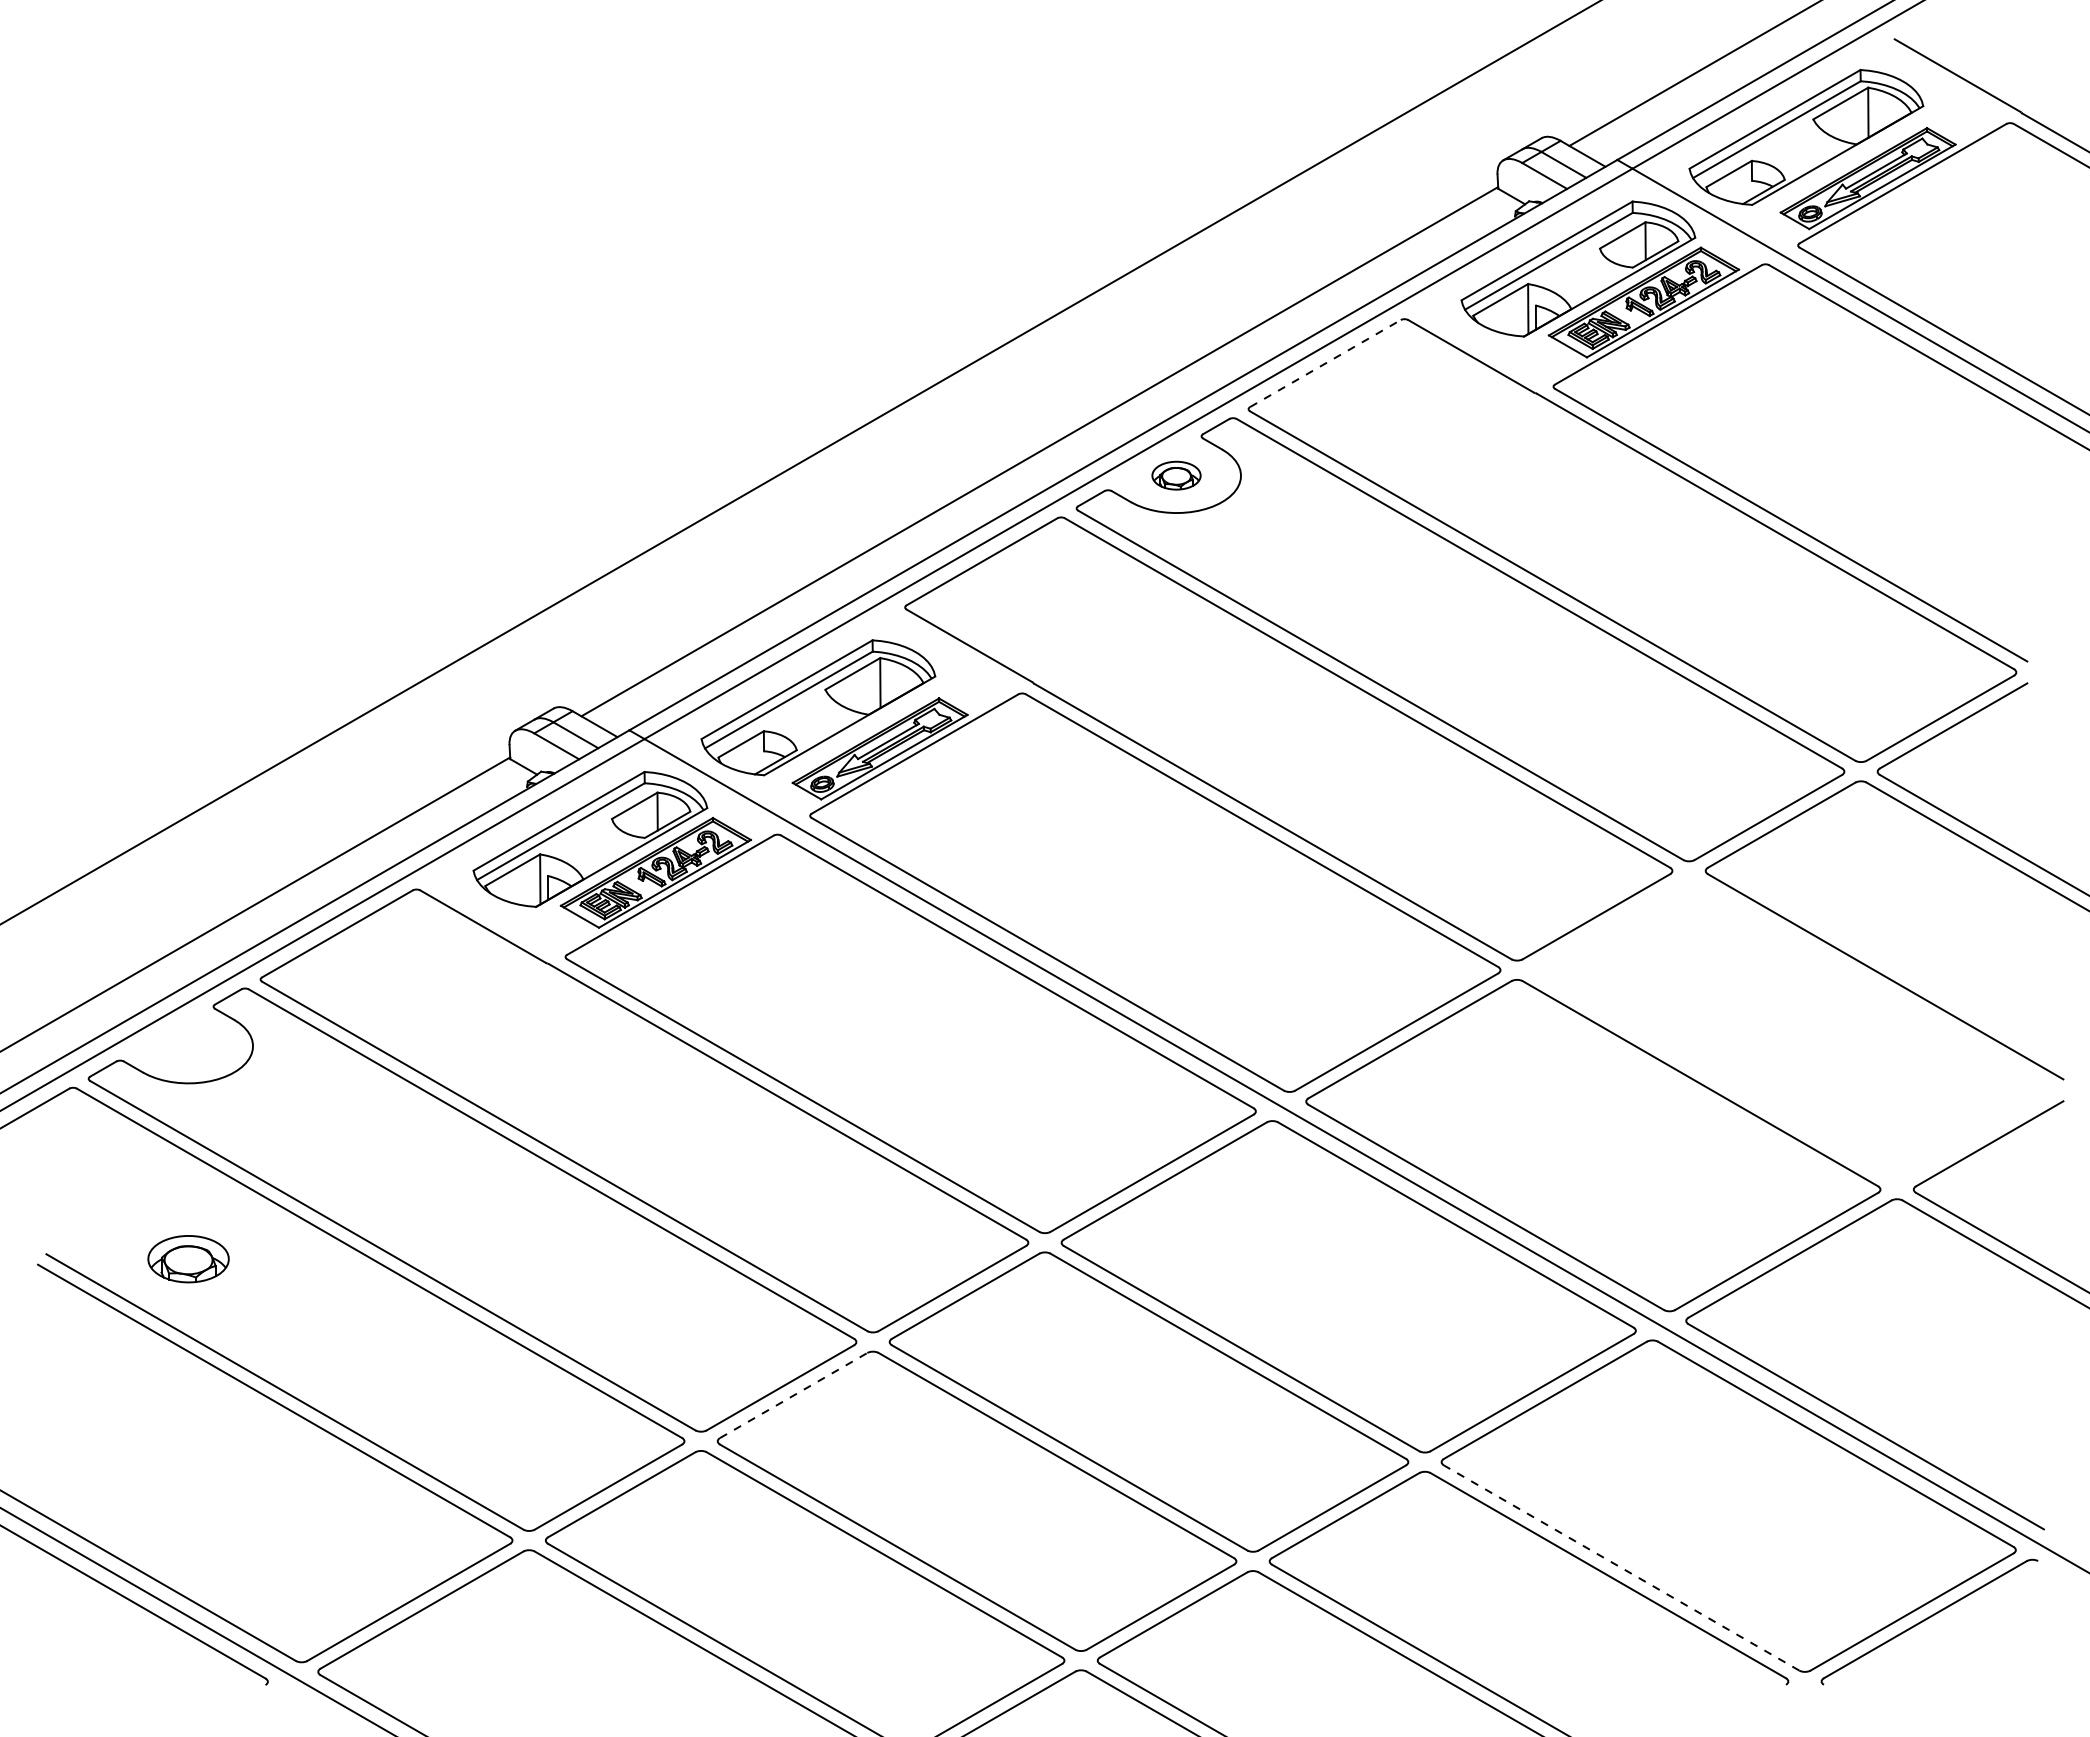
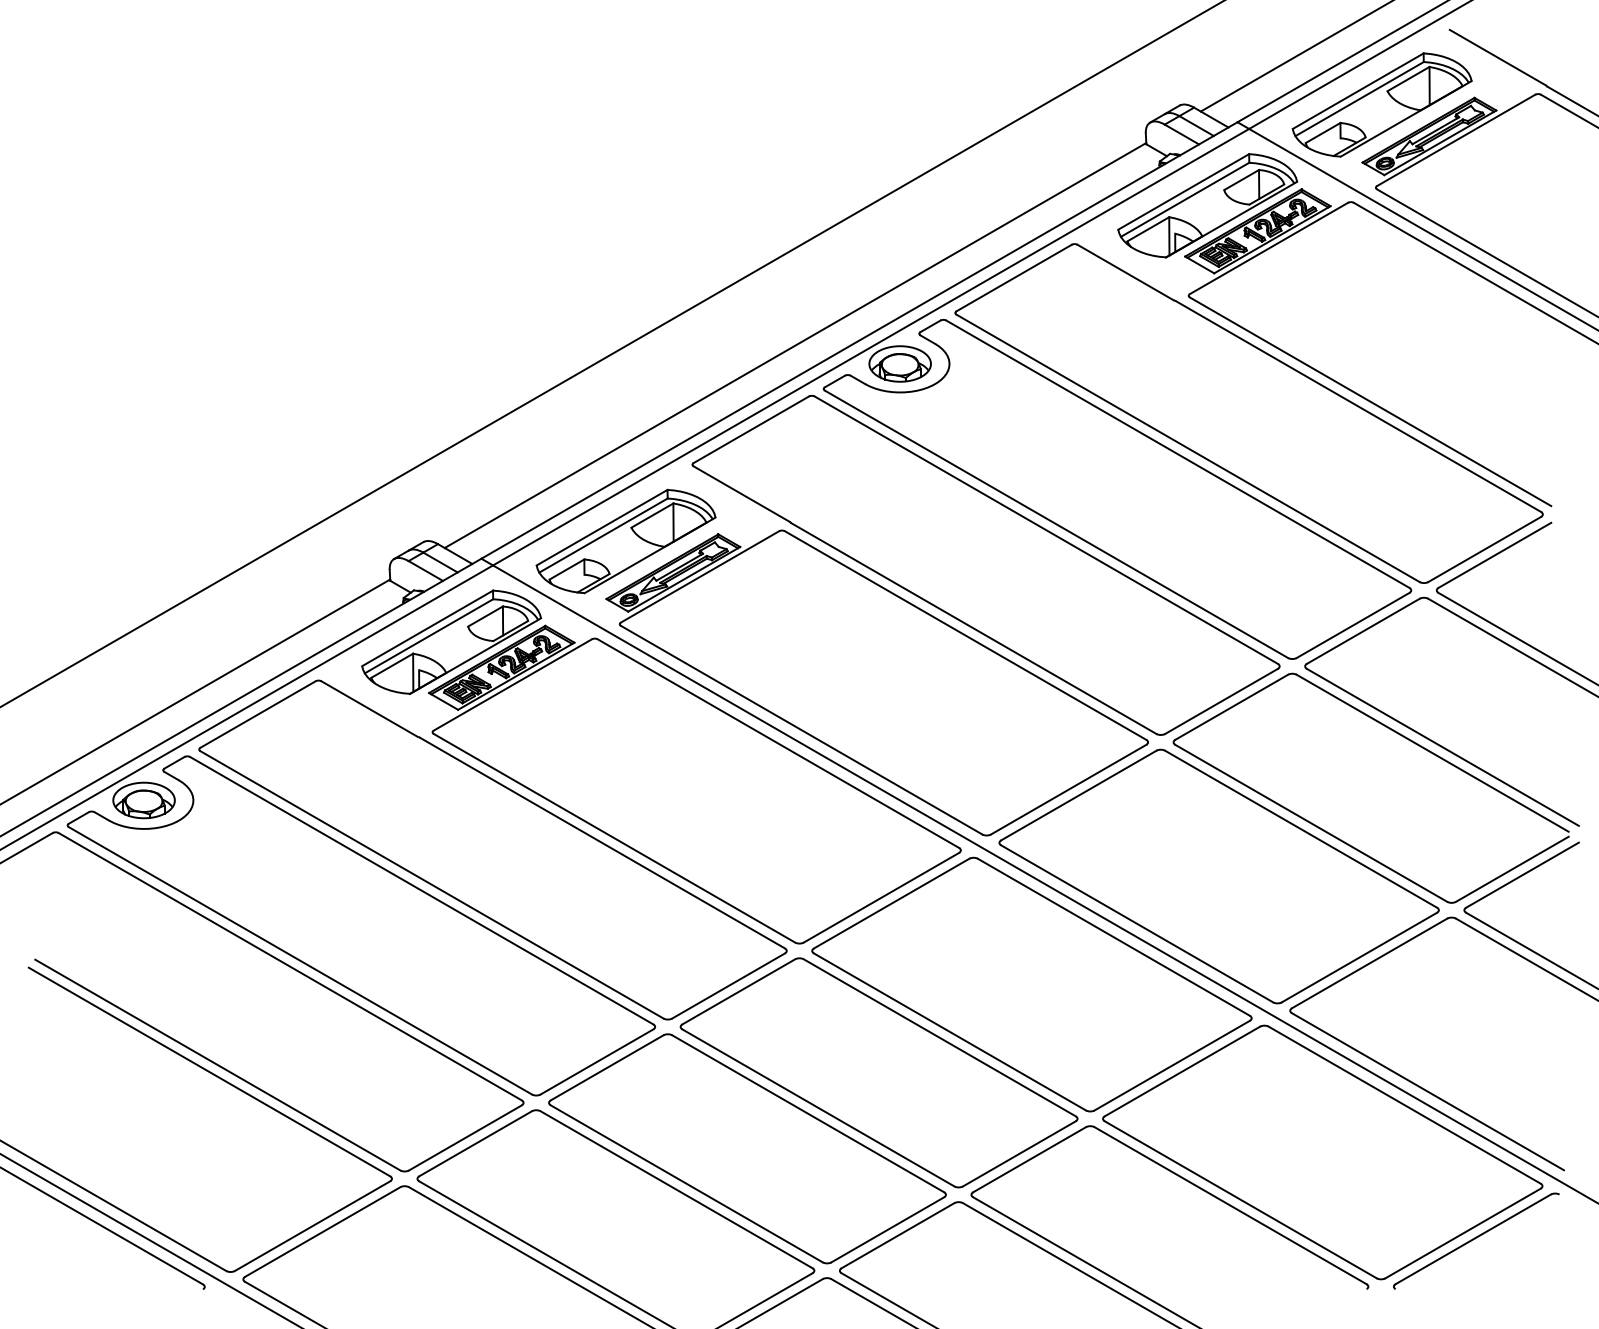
line: (1325, 363) -> (1014, 278), dashed -> solid
part: (1176, 475) -> (900, 363), size x1.67
part: (1833, 963) -> (1402, 737), added
part: (188, 1259) -> (144, 800), moved
line: (794, 1395) -> (607, 1067), dashed -> solid
line: (1621, 1567) -> (1240, 1199), dashed -> solid

